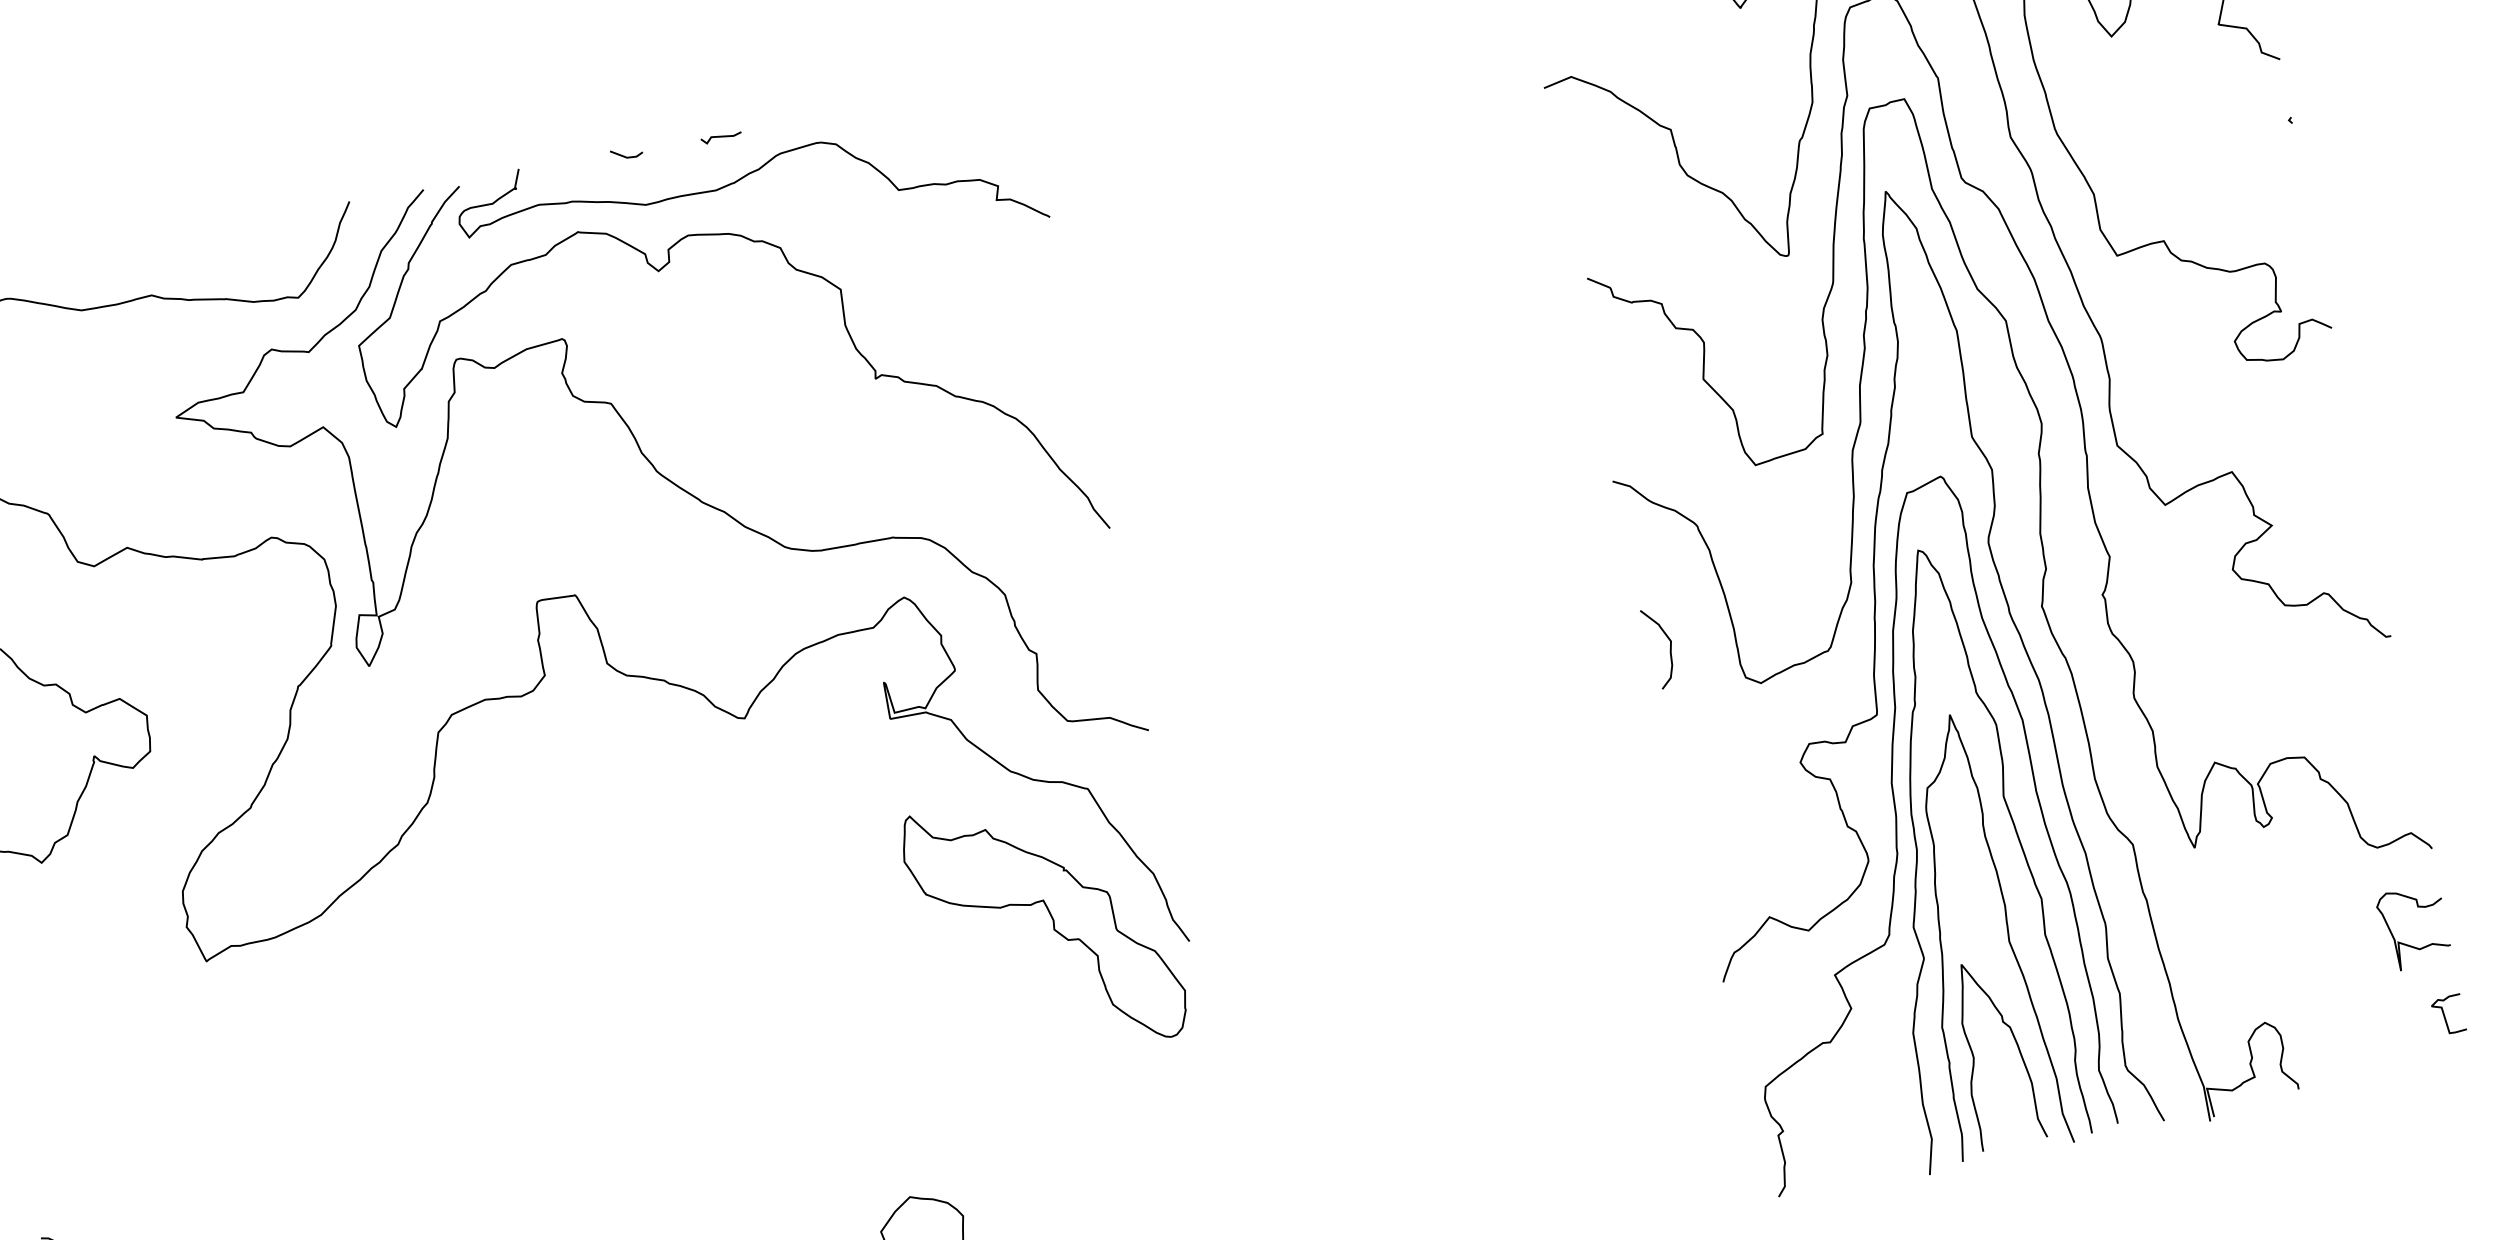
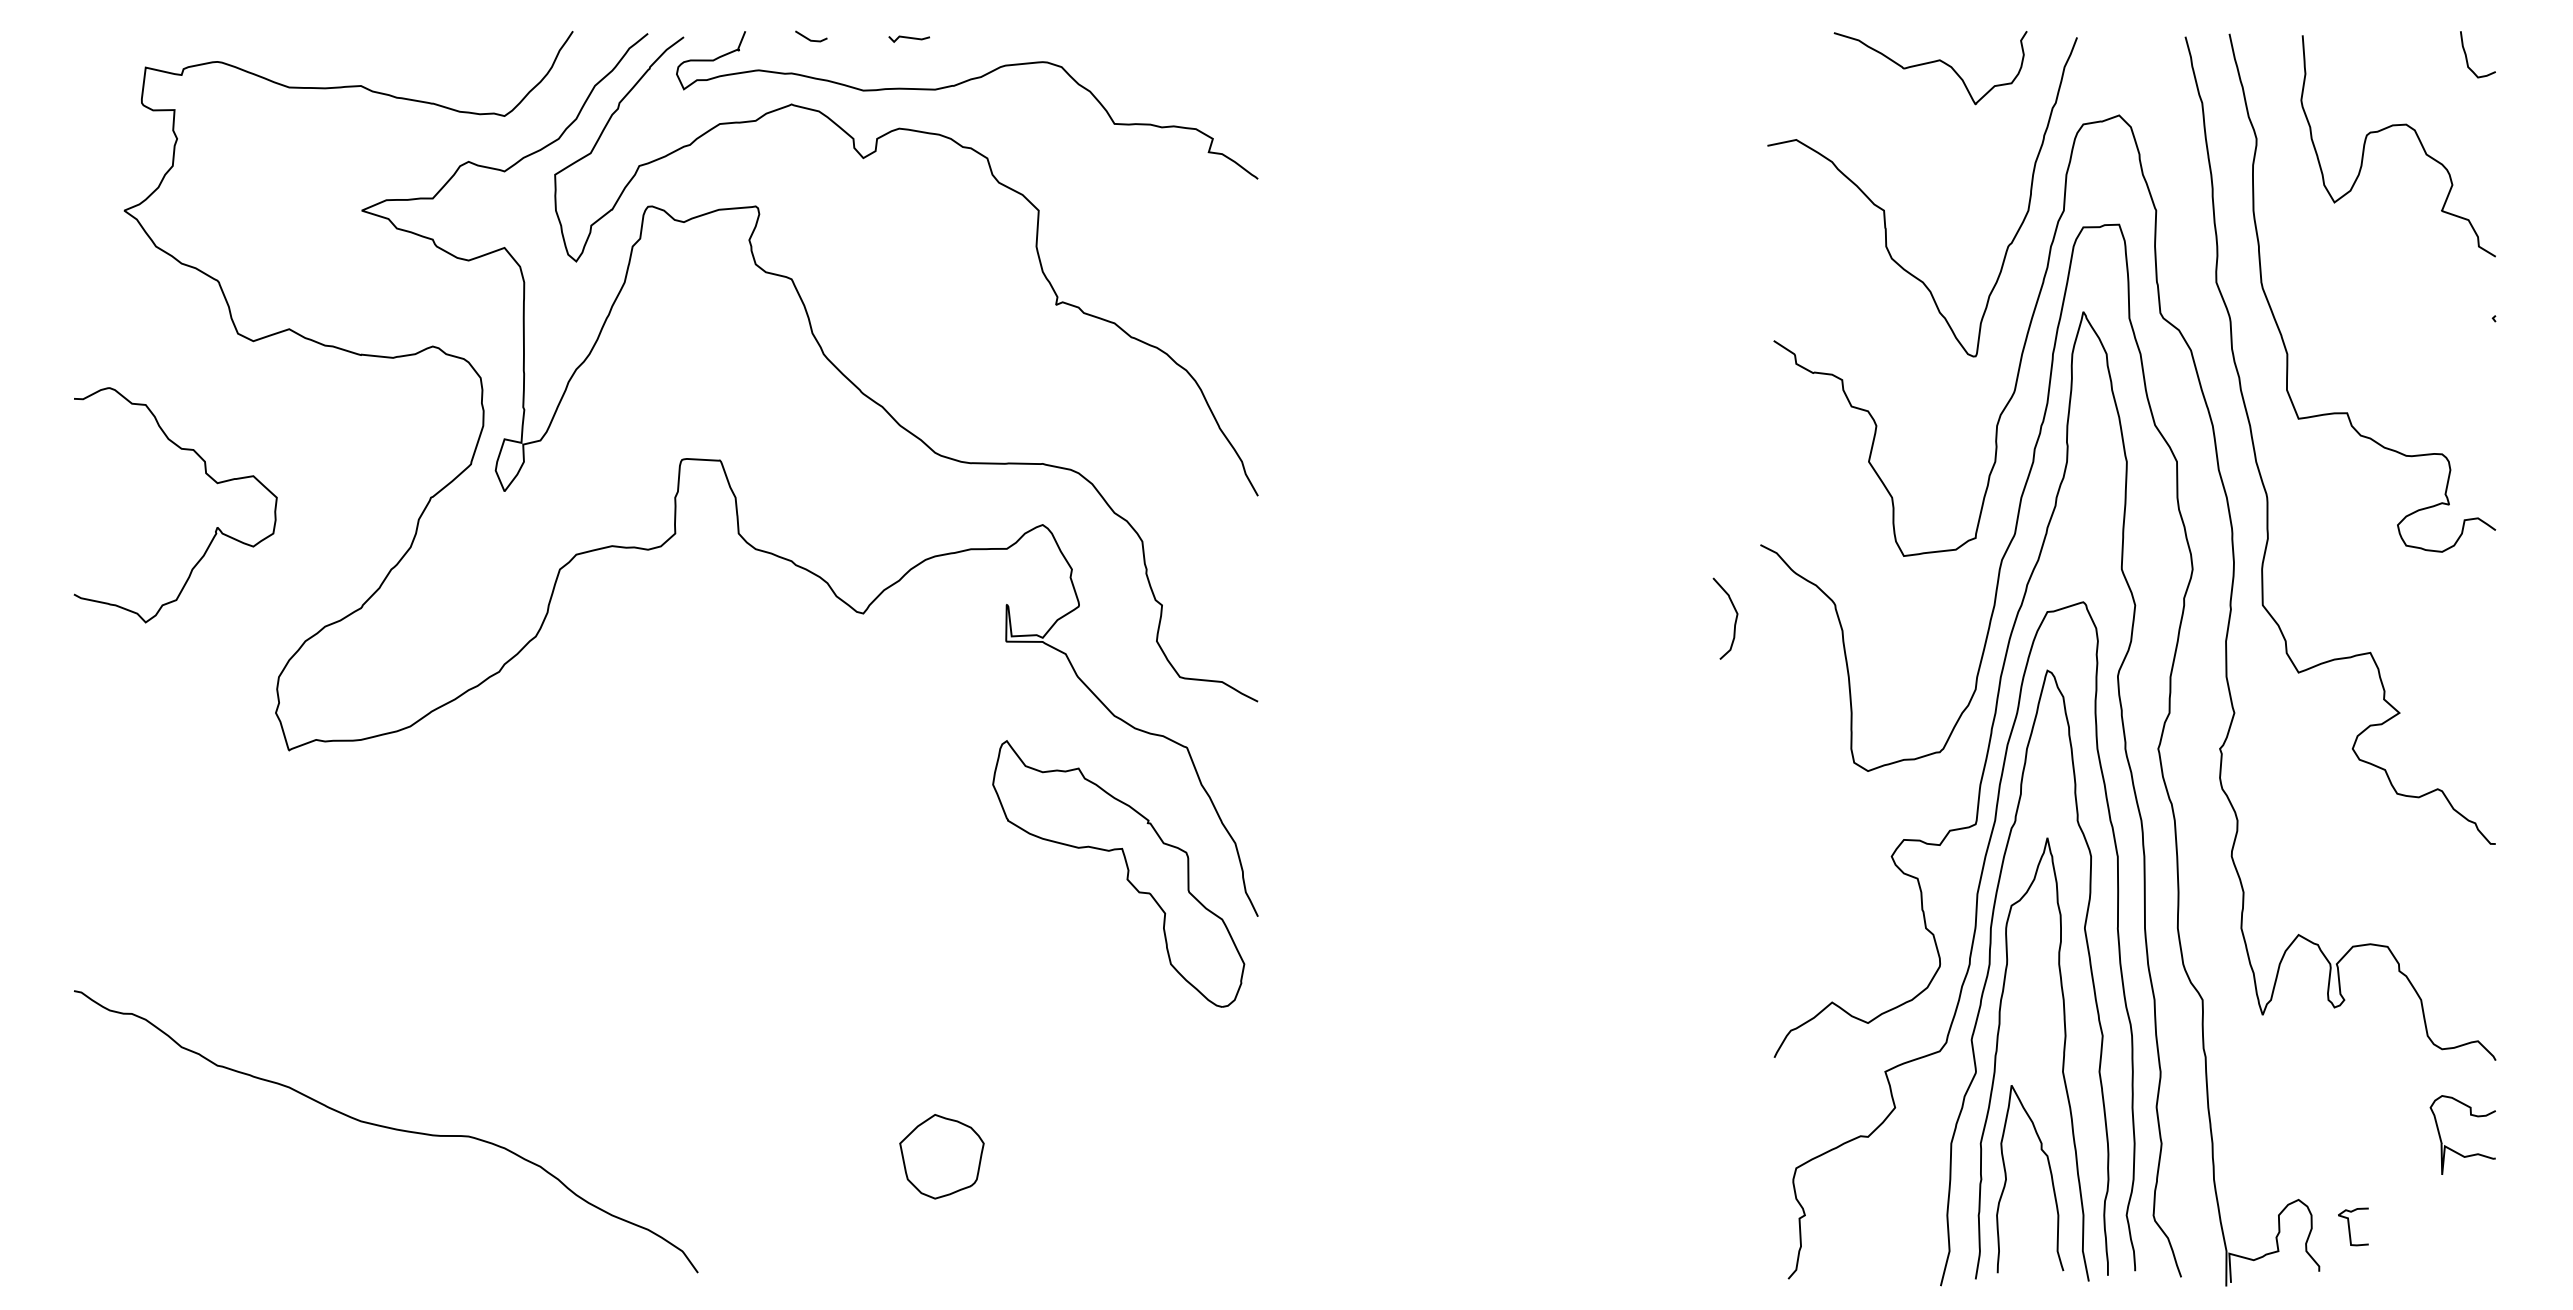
line: (721, 137) -> (909, 38), moved
line: (625, 155) -> (809, 38), moved
curve: (1669, 650) -> (1734, 622), moved
curve: (2445, 1017) -> (2350, 1228), moved

